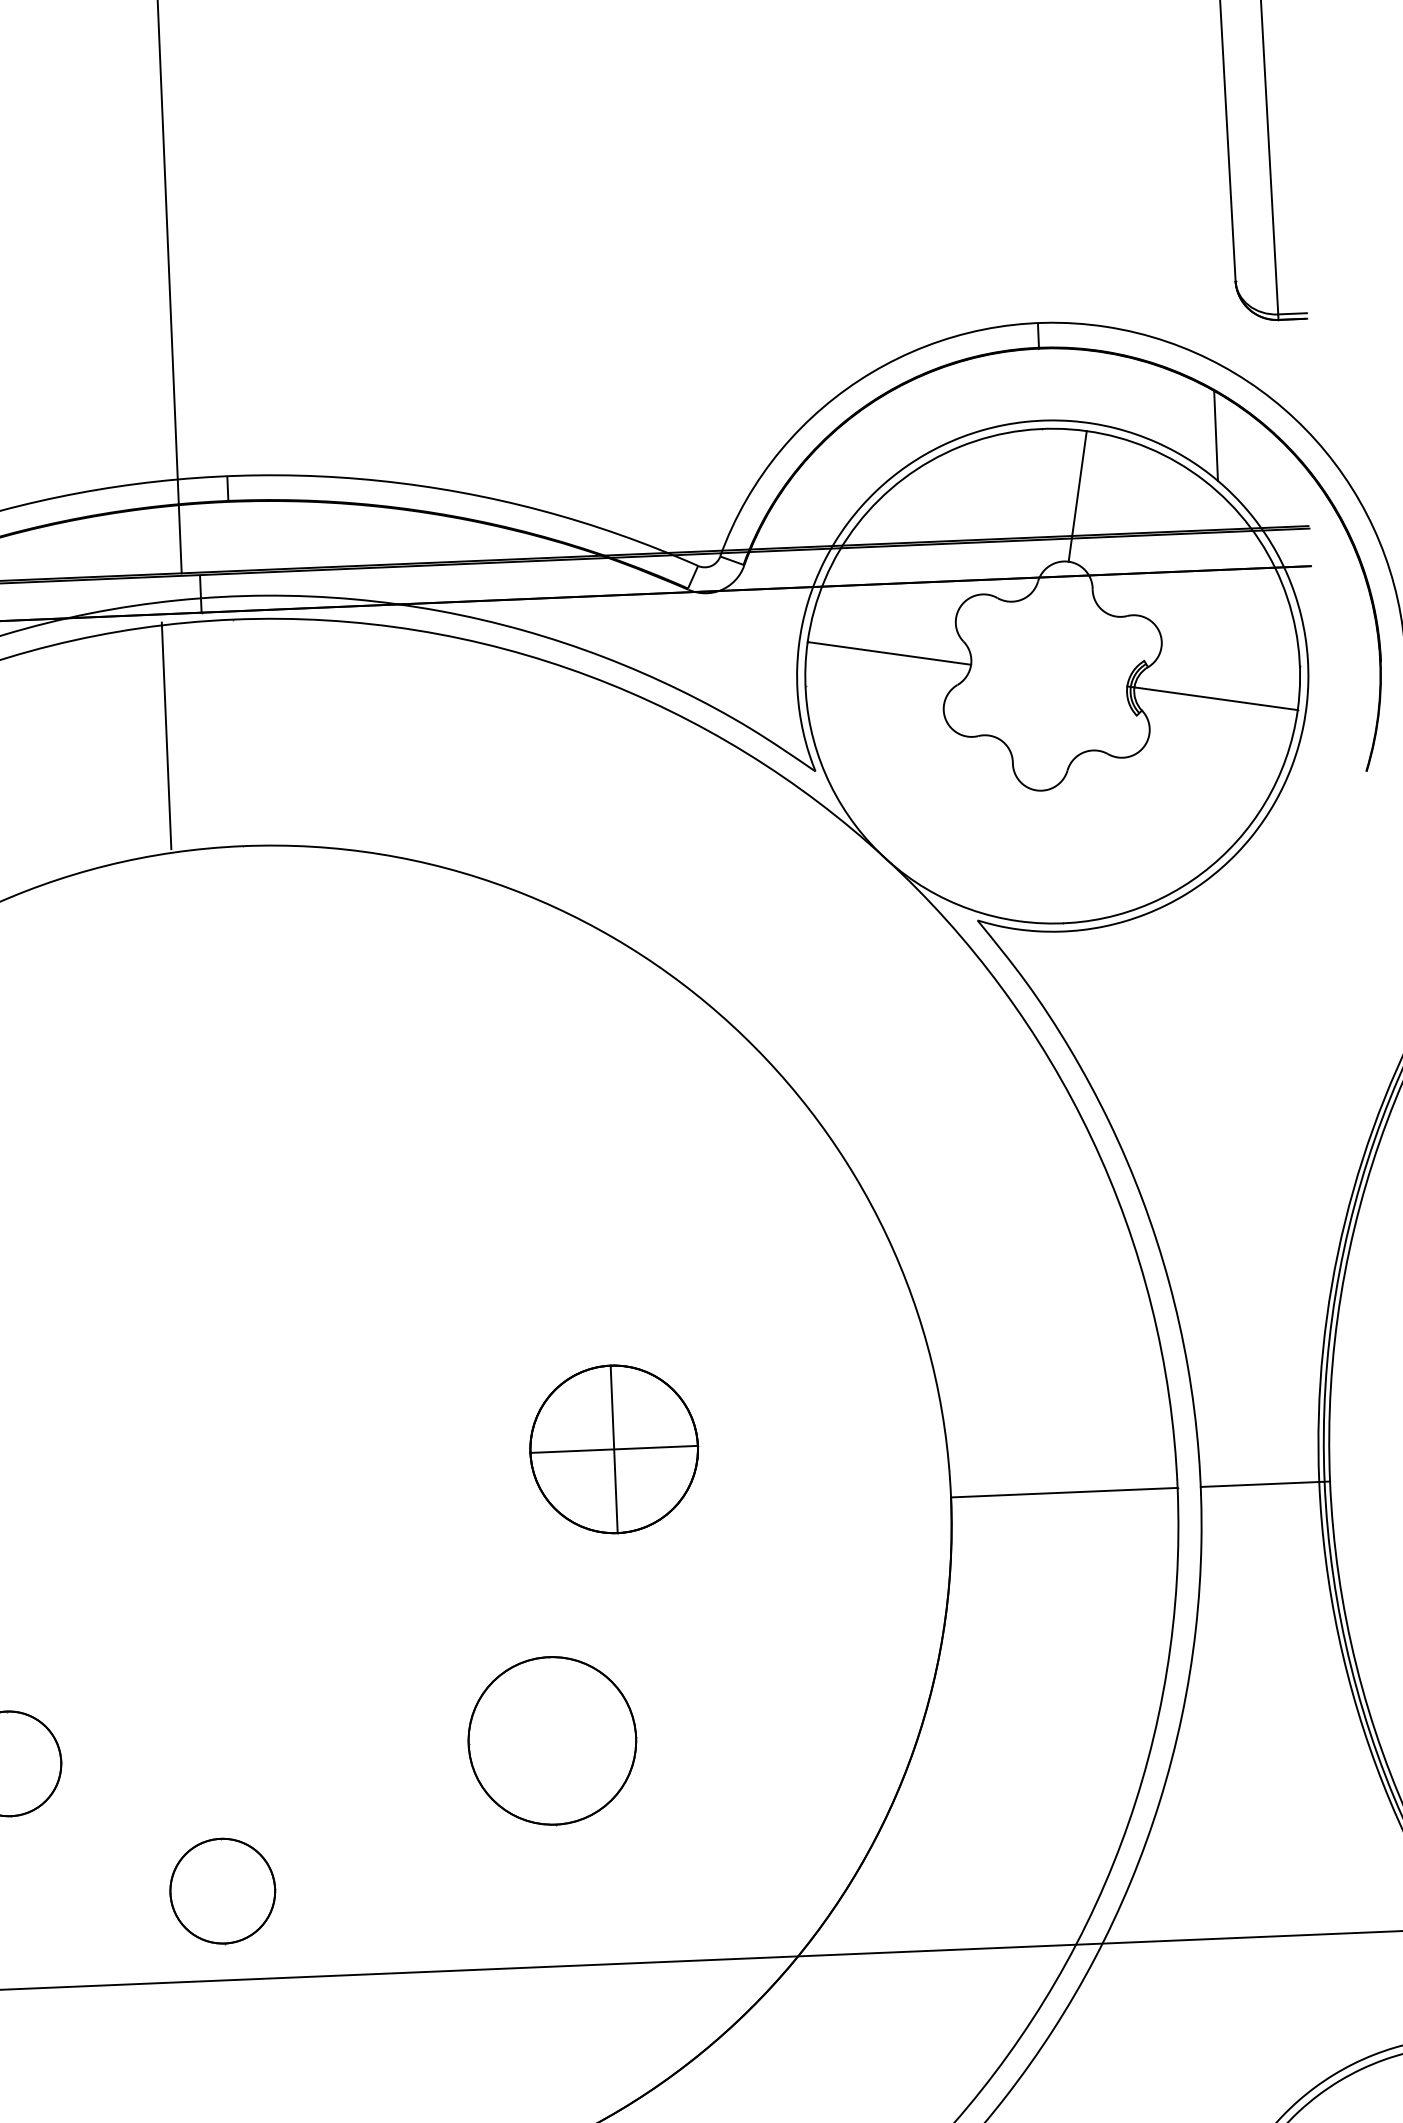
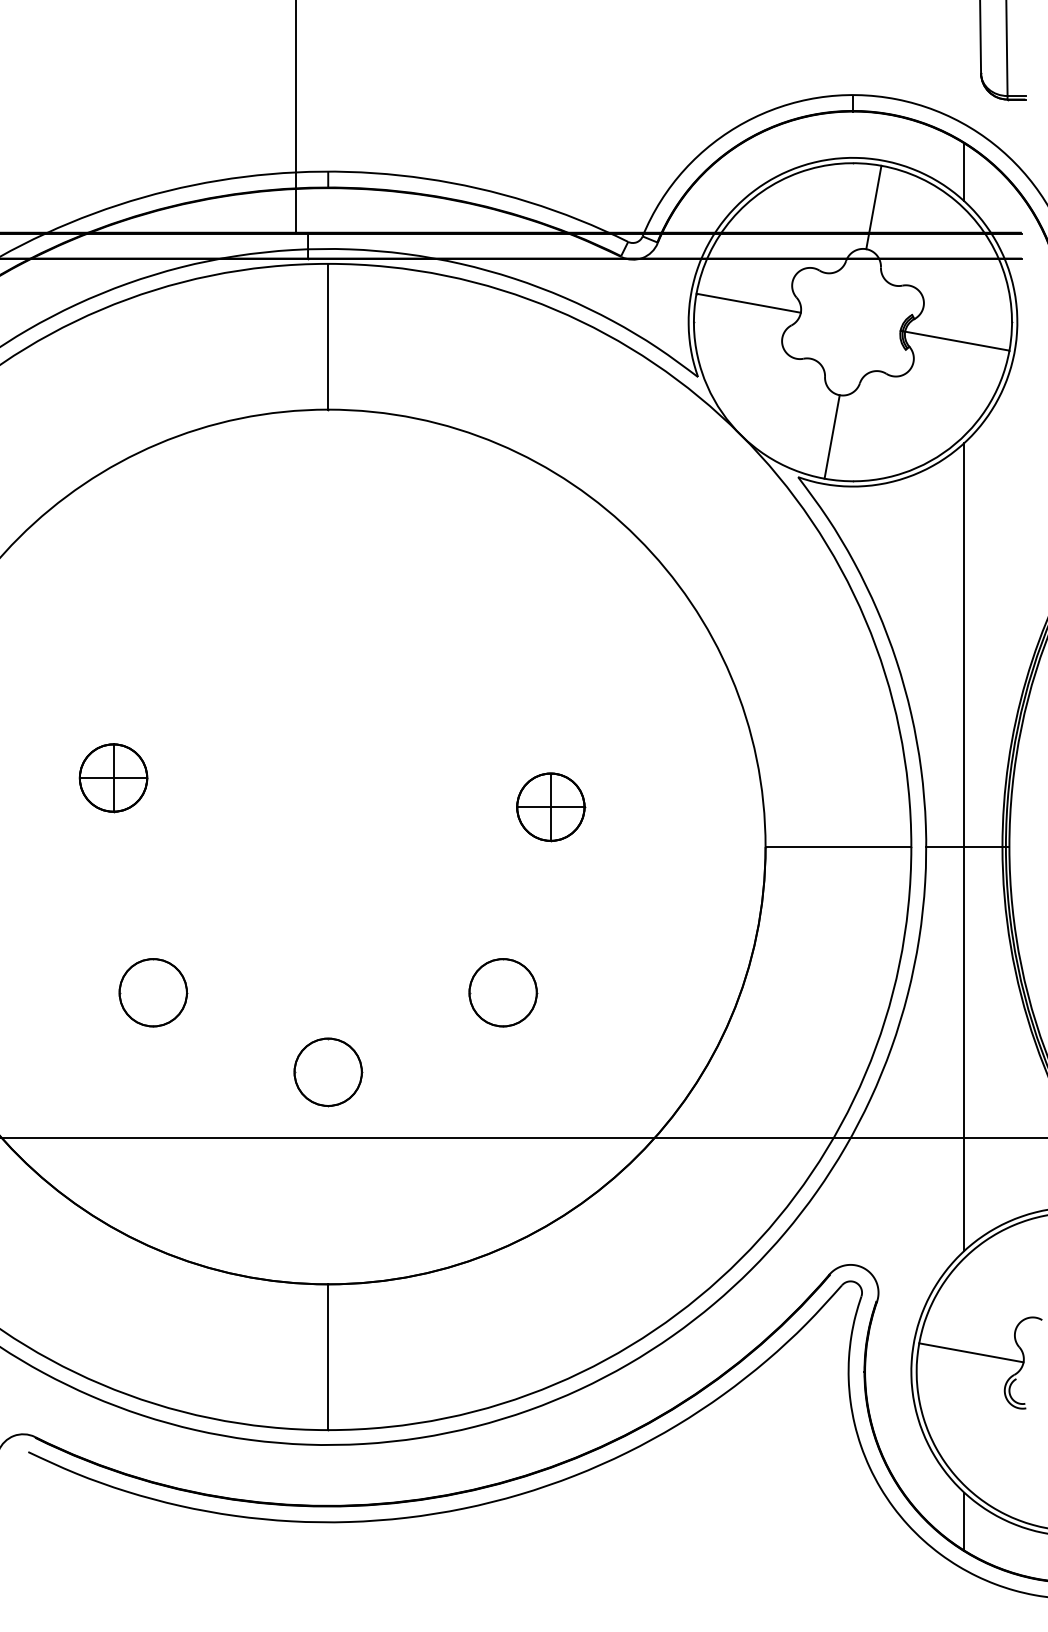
line: (166, 735) -> (328, 336), moved
line: (1026, 855) -> (831, 436), added
part: (615, 1449) -> (551, 807), size x0.62
line: (1260, 1483) -> (964, 846), added
part: (553, 1740) -> (503, 992), size x0.62
part: (223, 1891) -> (328, 1072), moved

